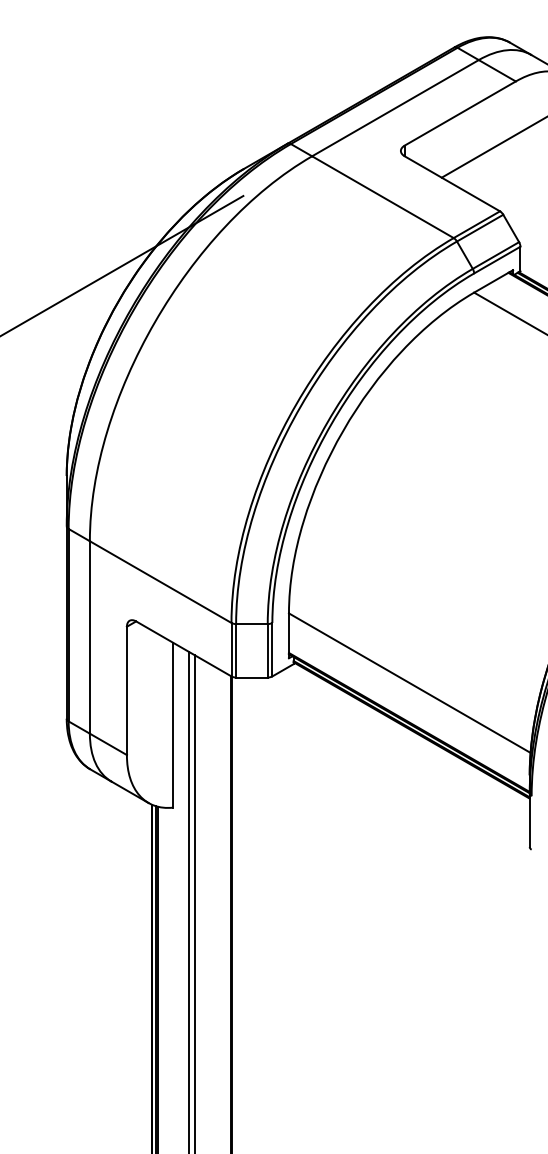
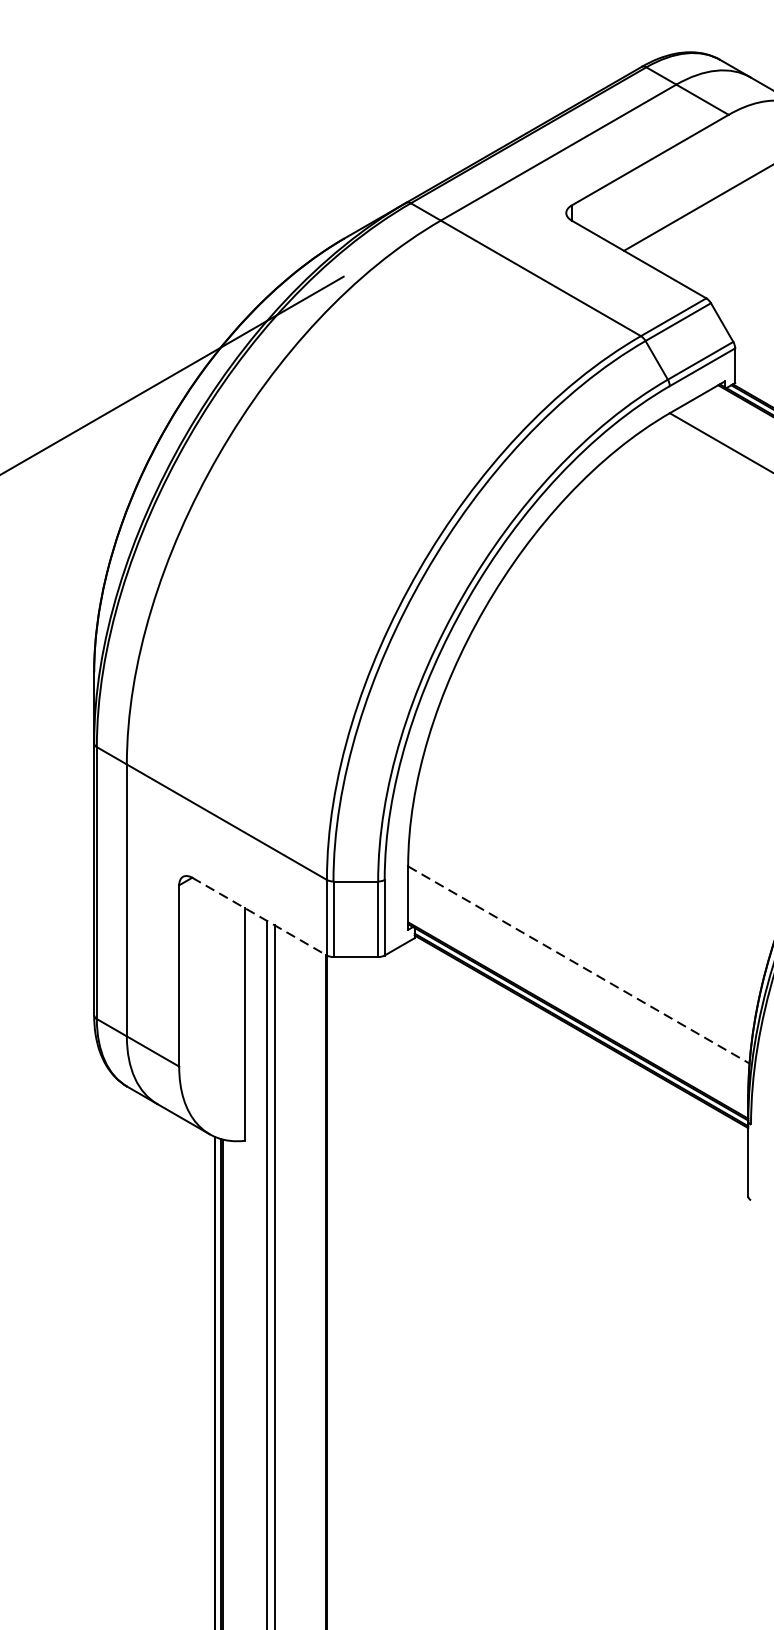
line: (184, 649) -> (260, 917), solid -> dashed
line: (409, 683) -> (578, 965), solid -> dashed

